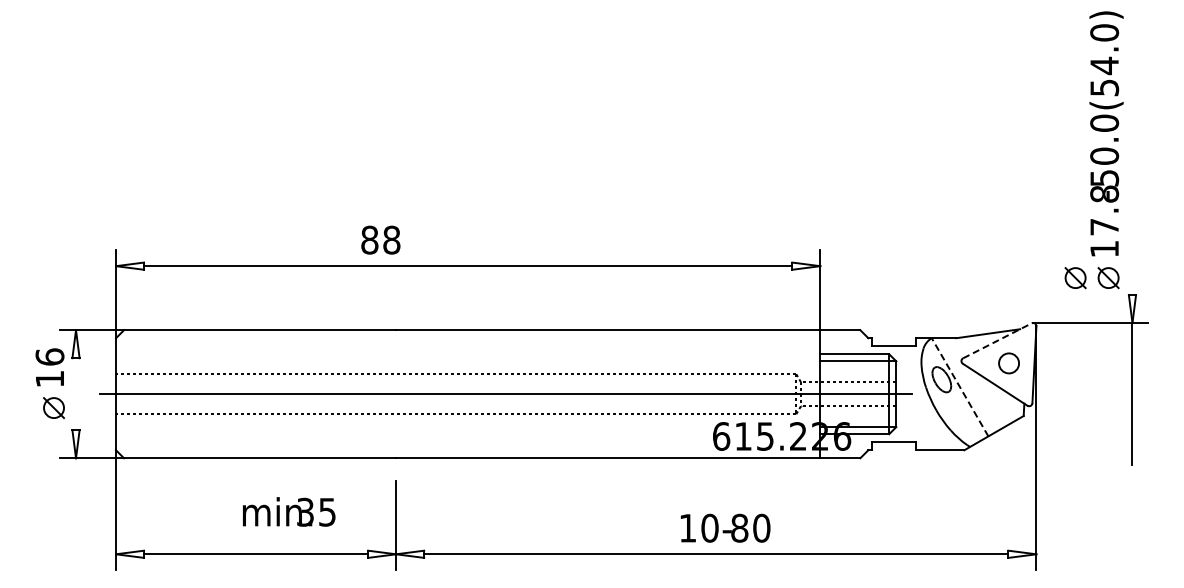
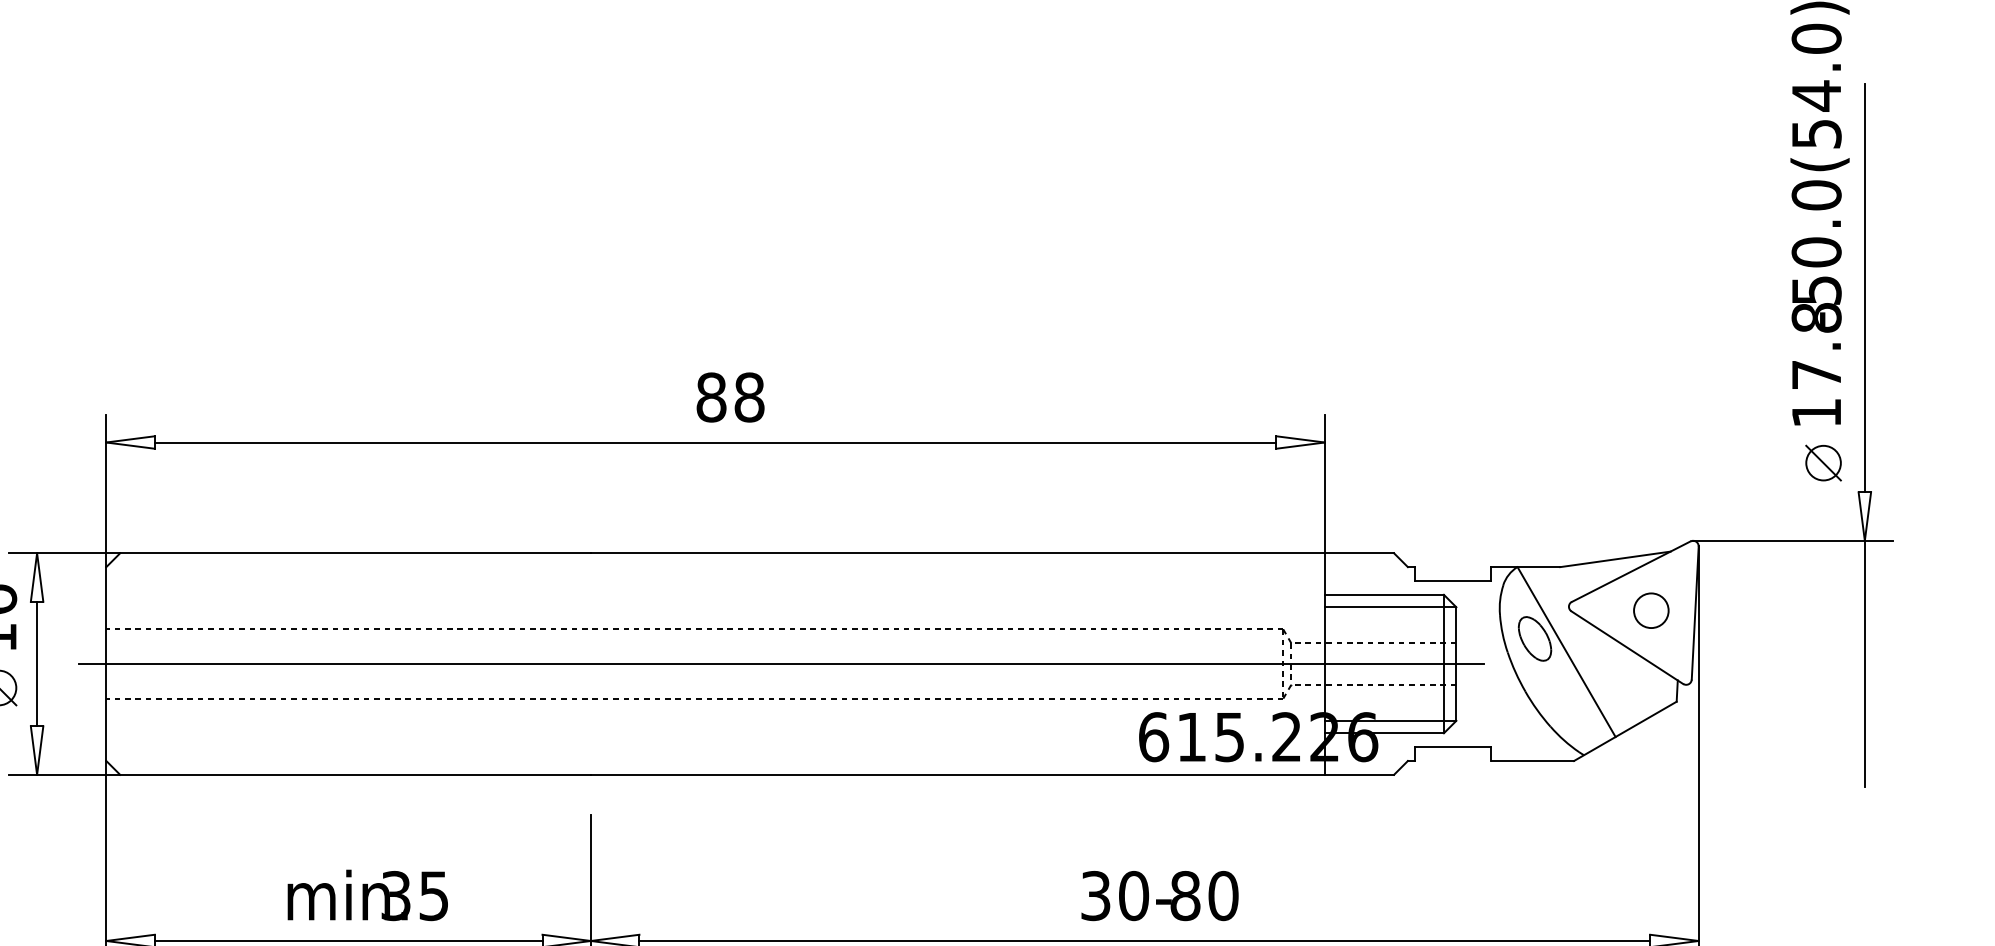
line: (1132, 176) -> (1864, 287), added
text: (380, 239) -> (729, 396), moved
part: (1075, 278) -> (1766, 463), removed
line: (997, 340) -> (1631, 571), dashed -> solid
line: (960, 387) -> (1567, 652), dashed -> solid
line: (76, 394) -> (37, 664), added
text: (289, 511) -> (368, 894), moved
text: (687, 527) -> (1095, 894), 10- -> 30-

